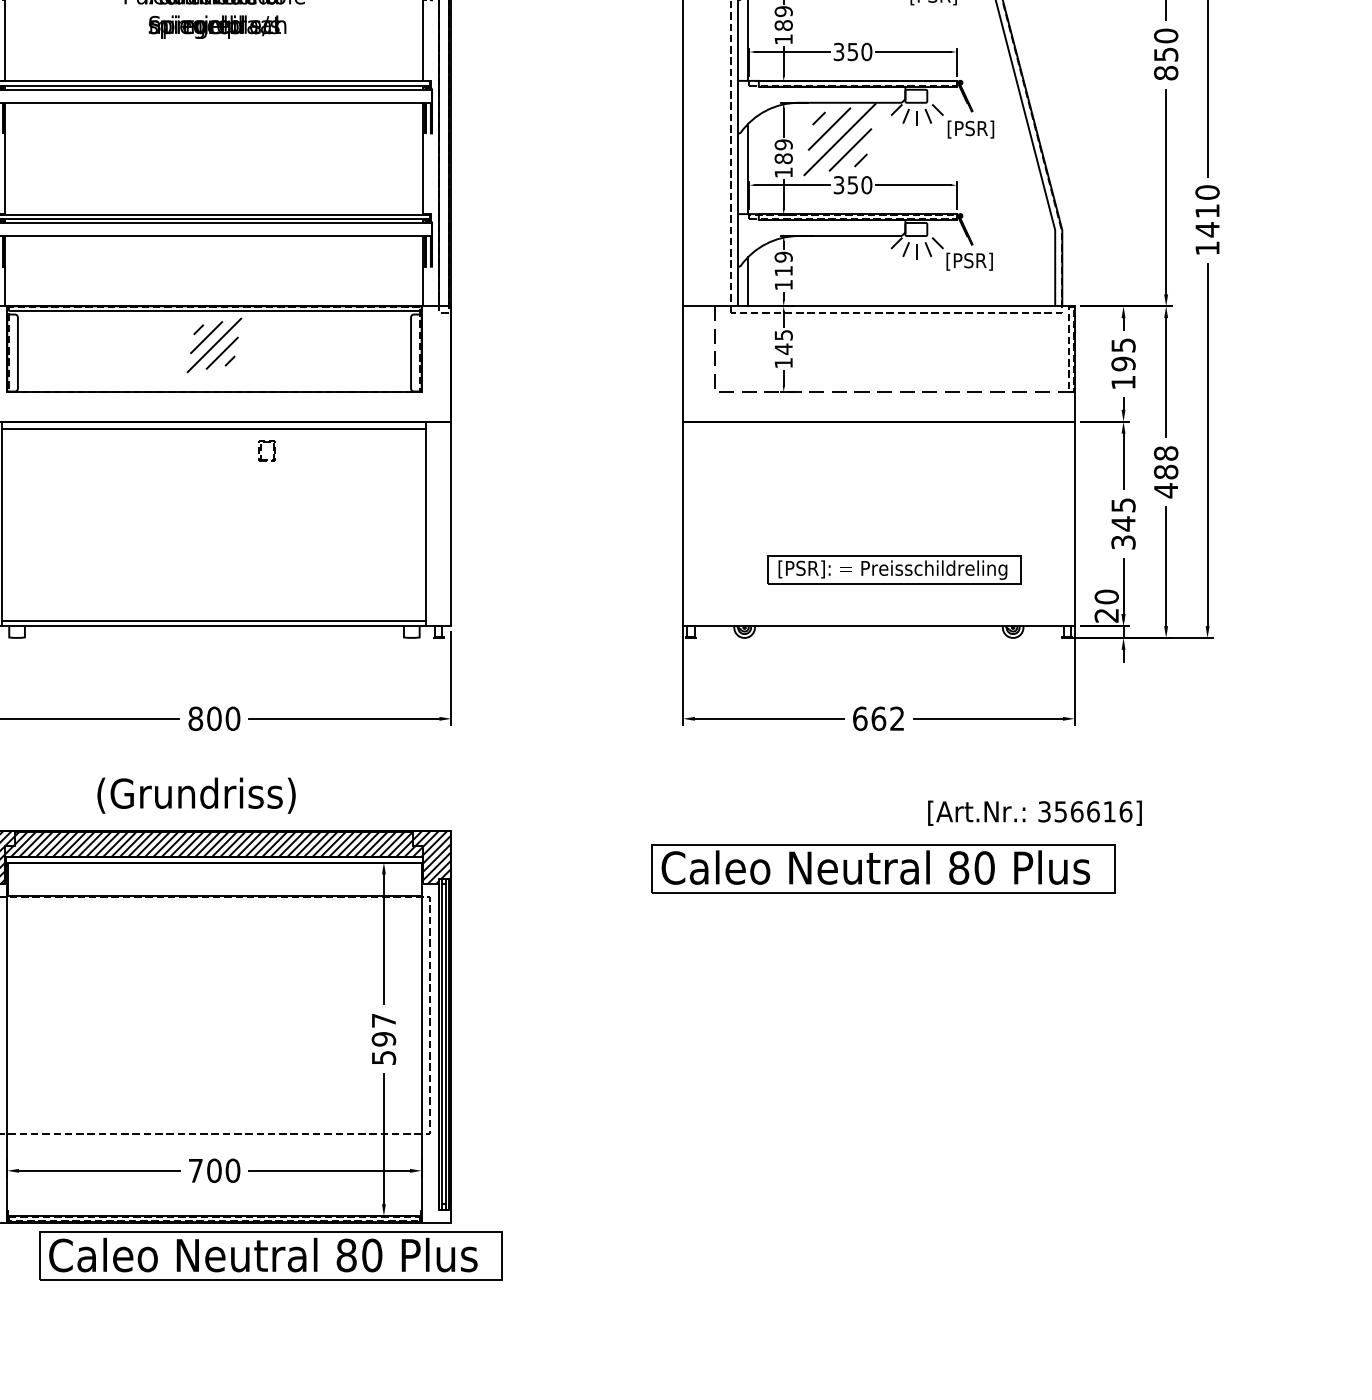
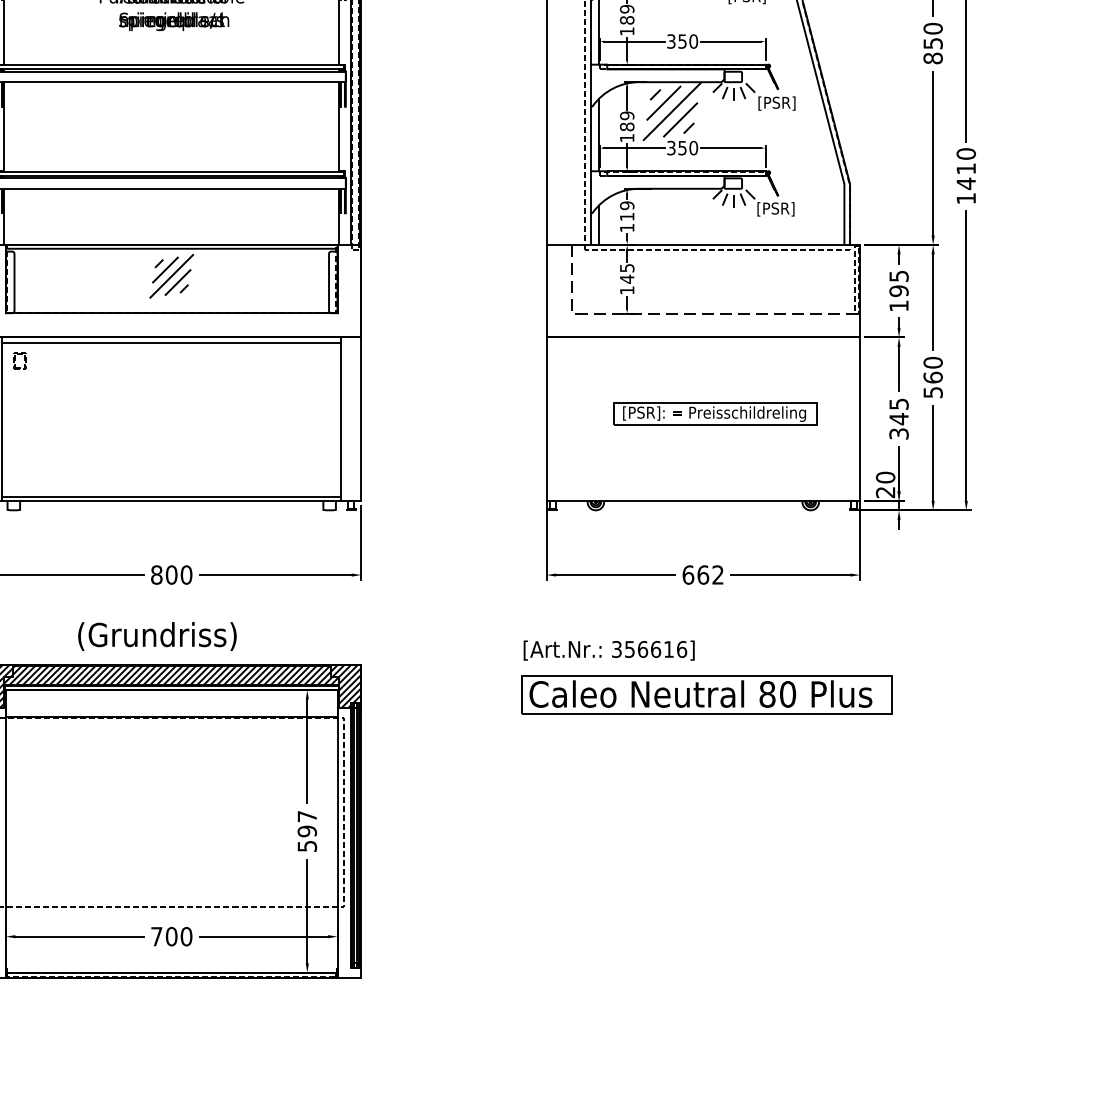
part: (266, 450) -> (19, 360), moved
text: (1165, 471) -> (932, 377), 488 -> 560
part: (894, 569) -> (715, 413), moved
text: (1034, 813) -> (608, 650), moved
part: (270, 1255) -> (216, 1004), removed

